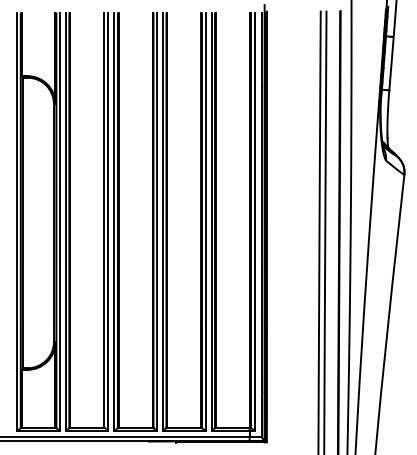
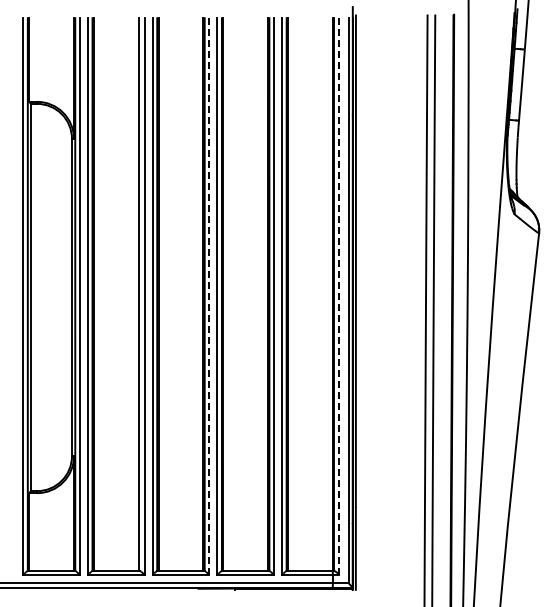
line: (157, 222) -> (209, 296), solid -> dashed
line: (254, 222) -> (339, 296), solid -> dashed

